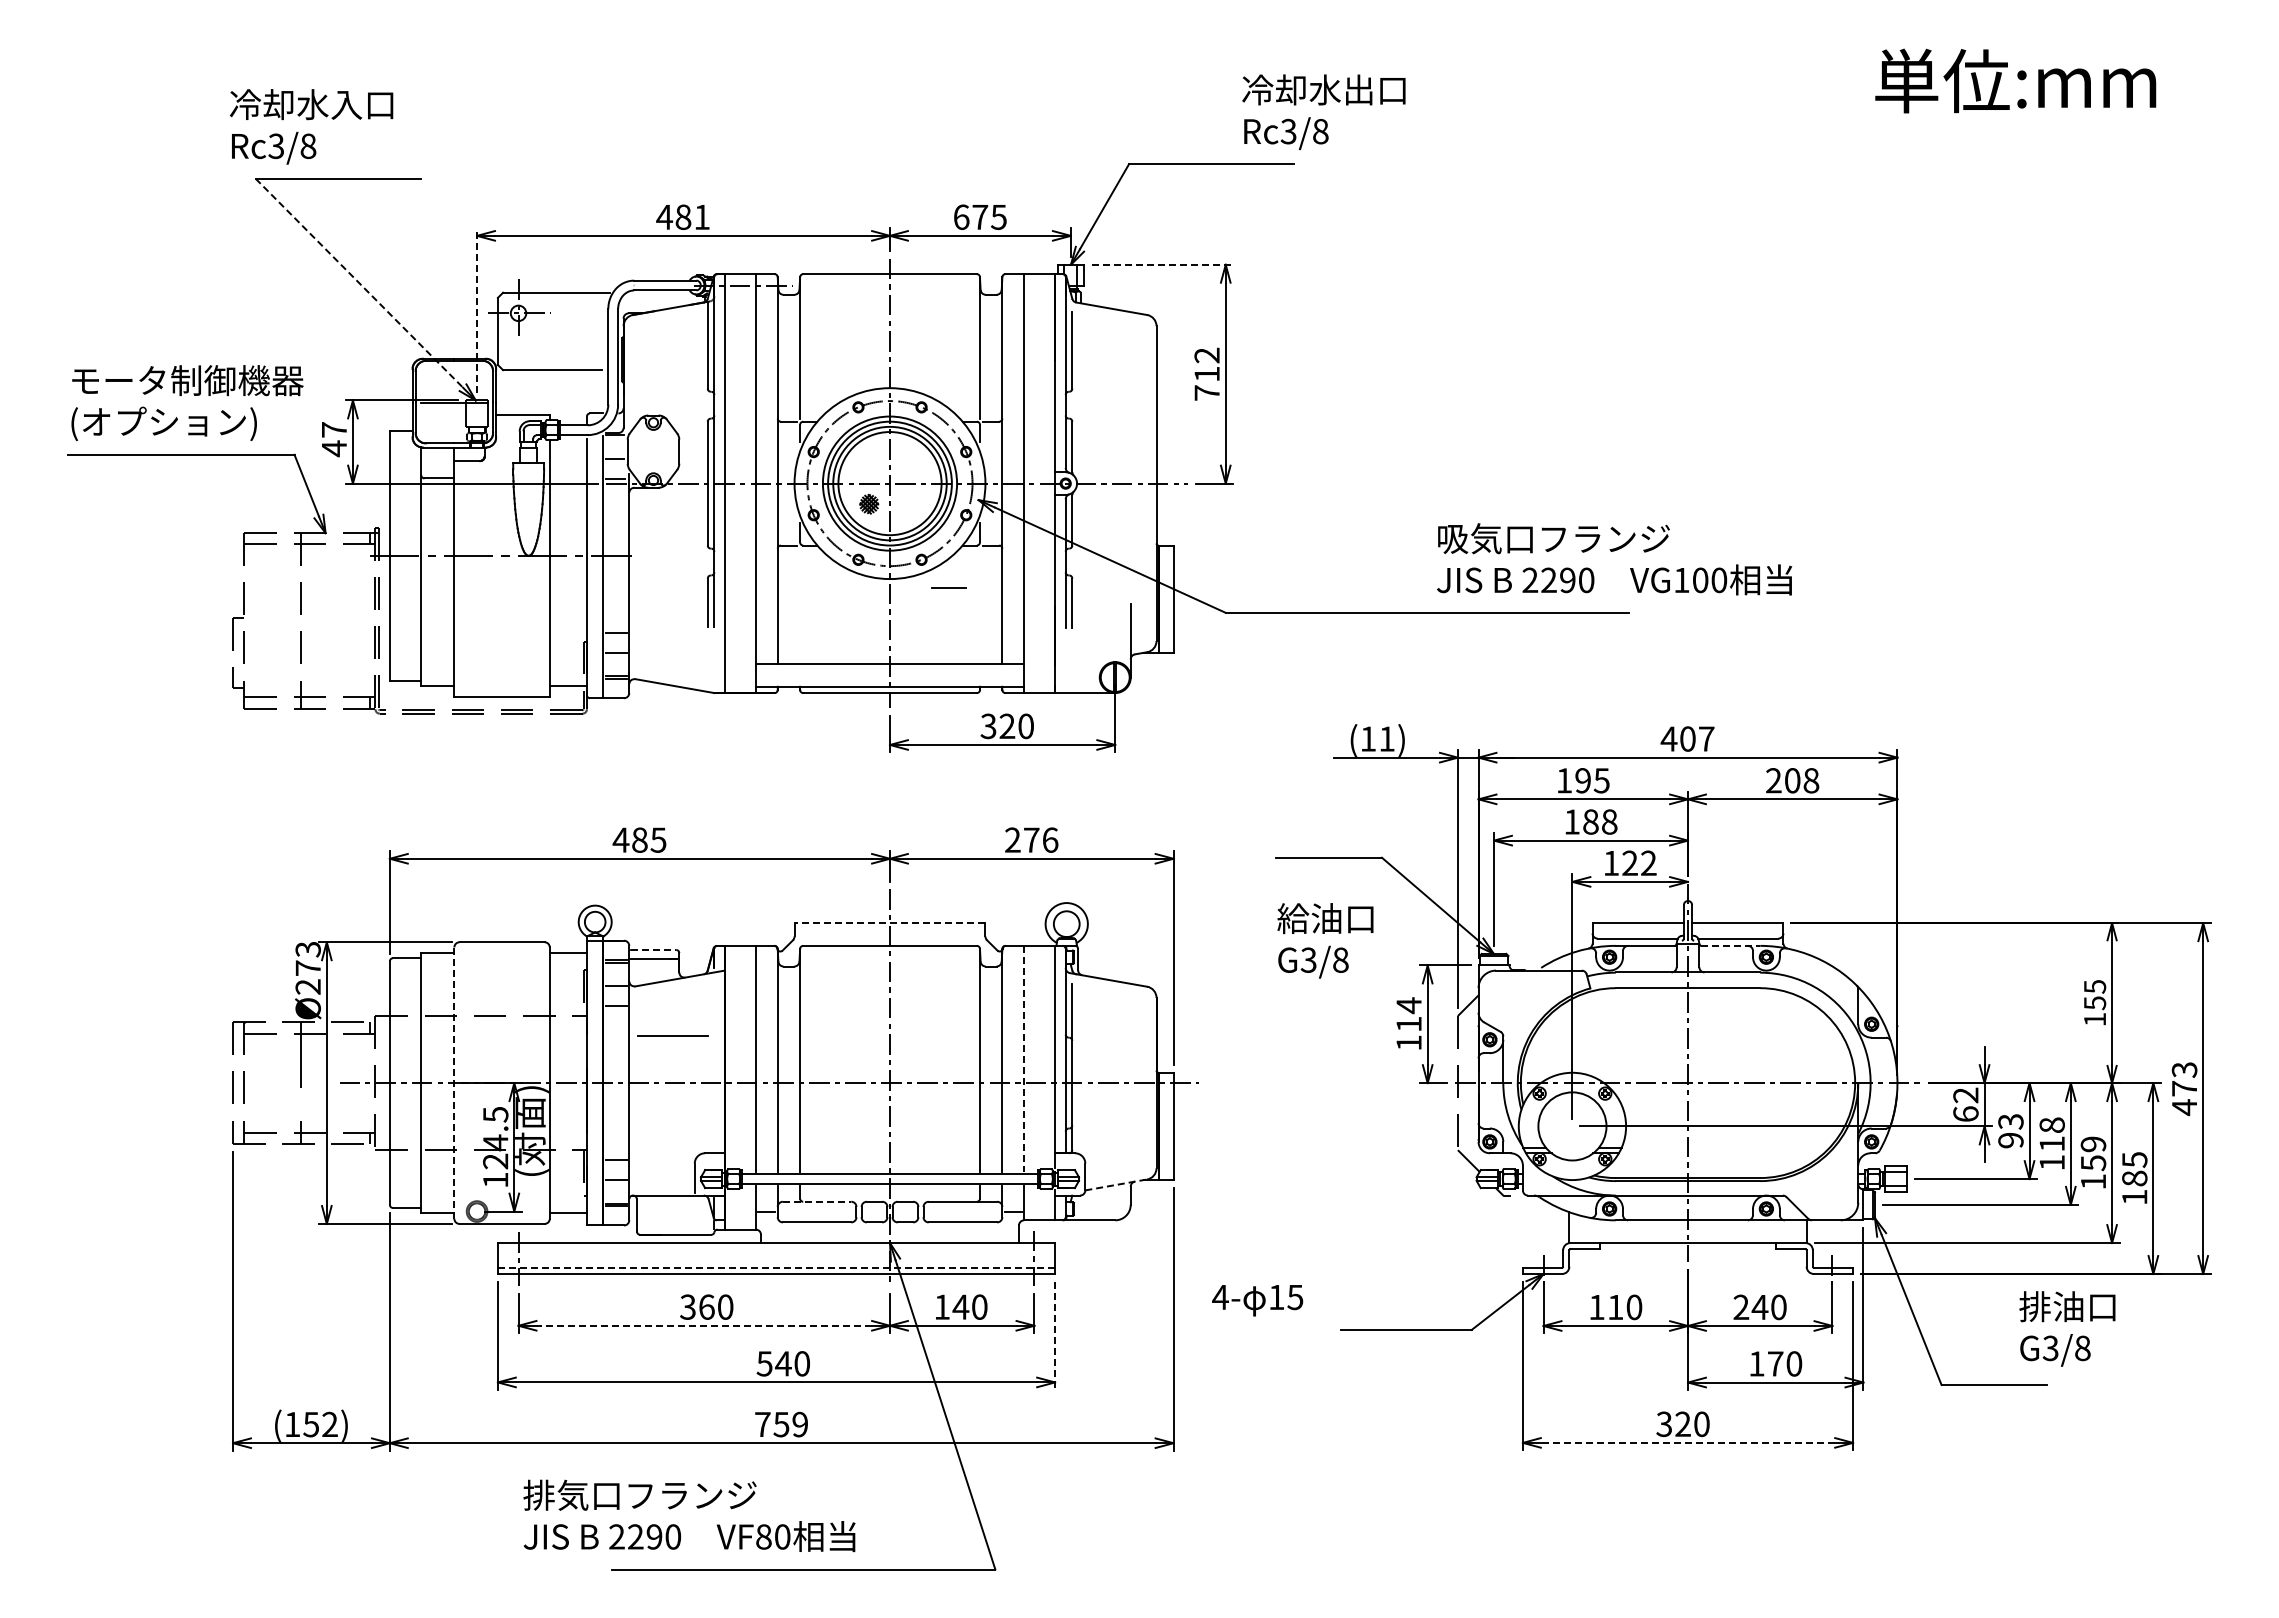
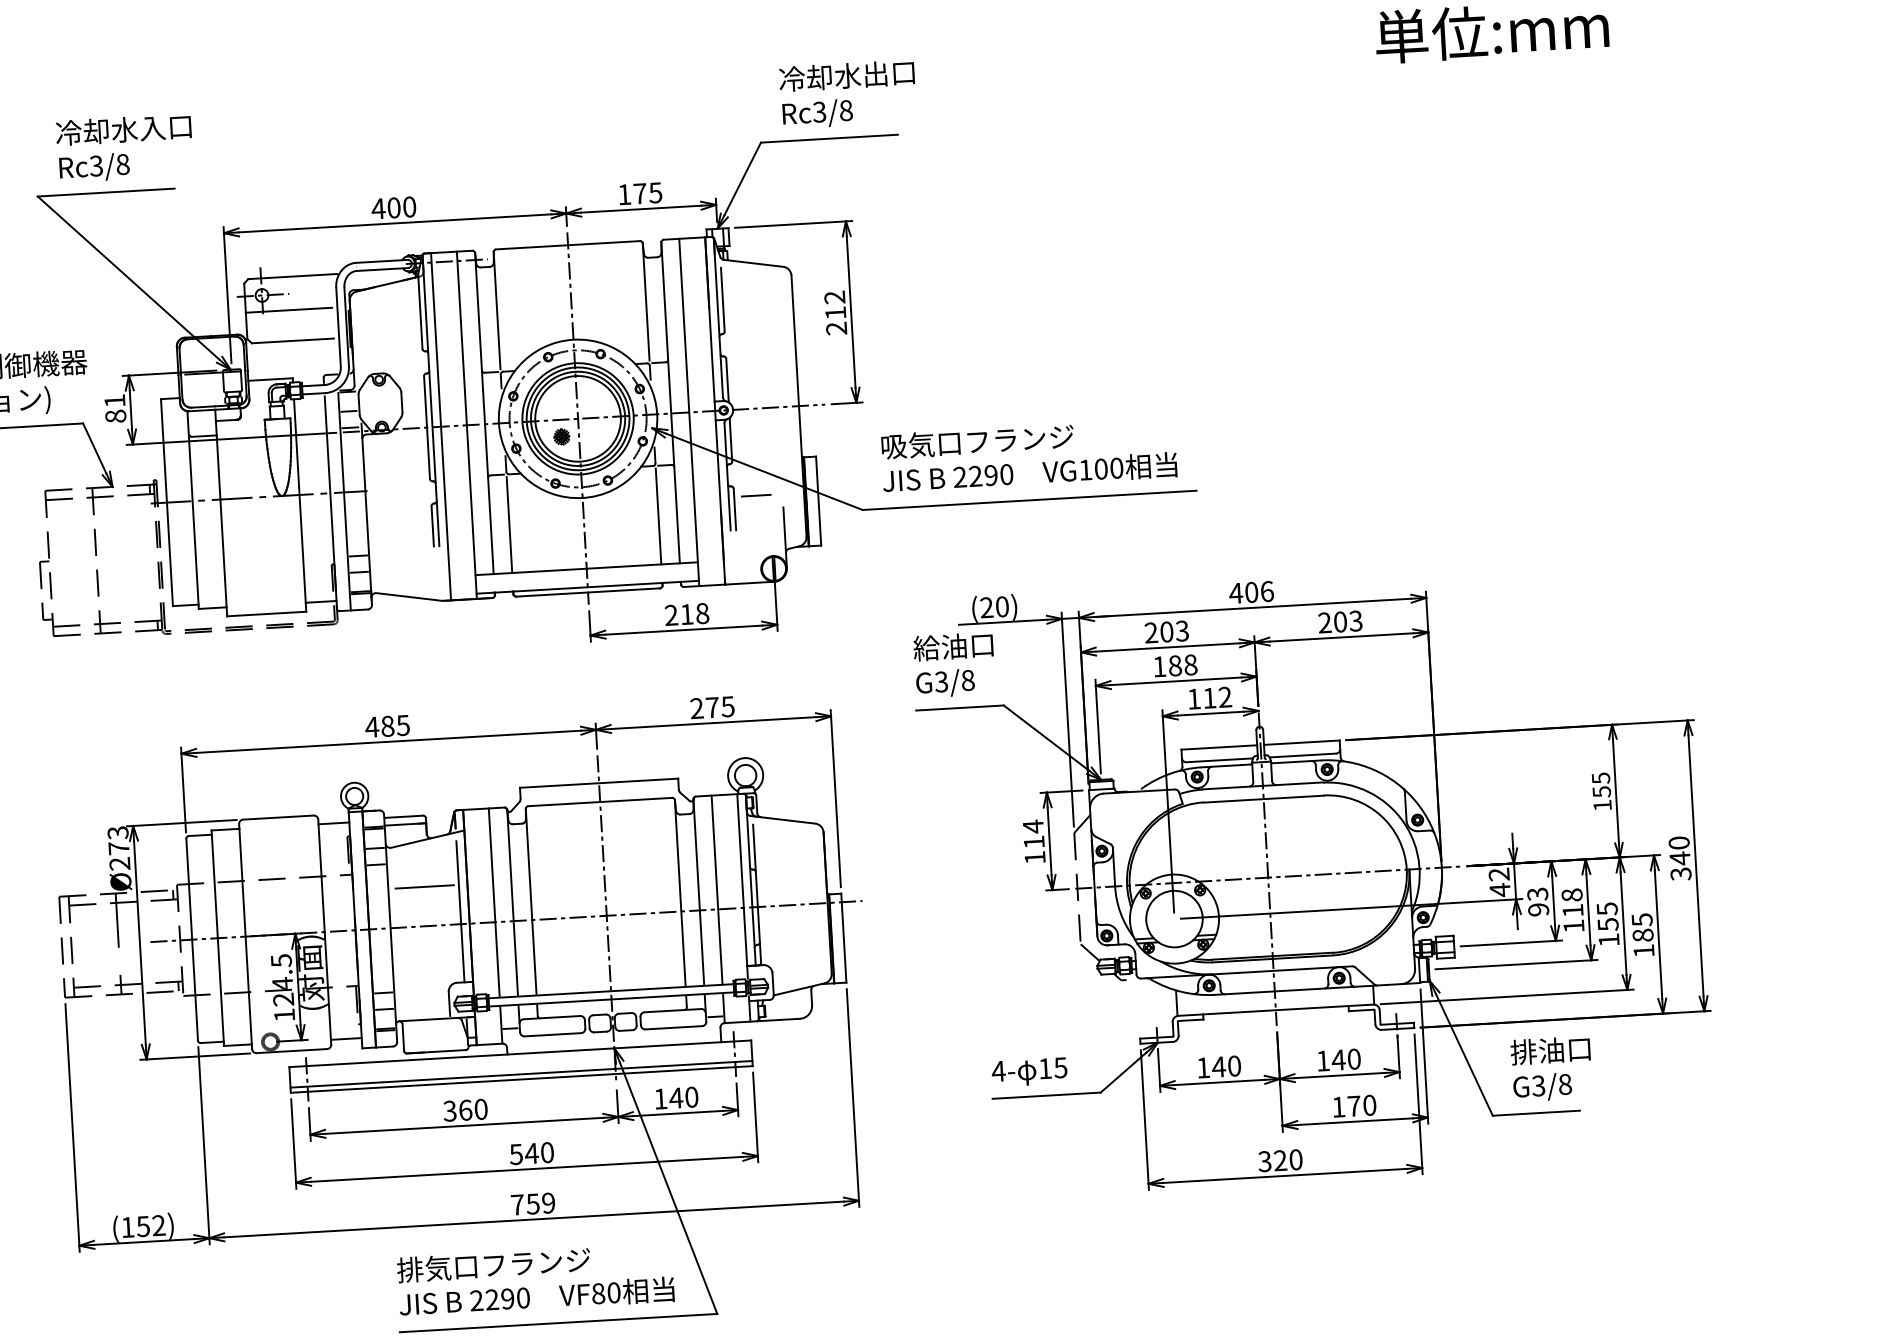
text: (1323, 111) -> (847, 93), moved
text: (311, 126) -> (124, 148), moved
text: (692, 217) -> (401, 207), 481 -> 400
text: (961, 217) -> (624, 194), 675 -> 175
line: (1162, 264) -> (793, 224), dashed -> solid
line: (359, 283) -> (128, 278), dashed -> solid
line: (477, 310) -> (227, 295), dashed -> solid
line: (549, 332) -> (288, 309), added
text: (1206, 392) -> (836, 328), 712 -> 212
text: (334, 439) -> (115, 408), 47 -> 81
text: (1614, 559) -> (1028, 455), moved
line: (948, 587) -> (755, 495), moved
line: (800, 606) -> (509, 525), added
line: (979, 606) -> (658, 516), added
text: (1006, 726) -> (686, 614), 320 -> 218
text: (1377, 738) -> (994, 606), (11) -> (20)
text: (1706, 738) -> (1267, 591), 407 -> 406
text: (1582, 780) -> (1166, 631), 195 -> 203
text: (1811, 780) -> (1356, 620), 208 -> 203
text: (1050, 839) -> (728, 706), 276 -> 275
text: (1629, 862) -> (1209, 697), 122 -> 112
line: (889, 923) -> (598, 783), dashed -> solid
text: (1325, 940) -> (954, 664), moved
line: (1731, 945) -> (1297, 761), dashed -> solid
line: (653, 950) -> (404, 817), dashed -> solid
line: (1024, 1059) -> (717, 889), dashed -> solid
line: (714, 1068) -> (460, 912), added
line: (454, 1083) -> (245, 936), dashed -> solid
text: (2184, 1089) -> (1680, 859), 473 -> 340
text: (1965, 1113) -> (1499, 889), 62 -> 42
text: (2093, 1144) -> (1607, 909), 159 -> 155
line: (1116, 1184) -> (799, 989), dashed -> solid
line: (817, 1201) -> (552, 1017), dashed -> solid
line: (776, 1267) -> (521, 1074), dashed -> solid
text: (1257, 1300) -> (1029, 1072), moved
text: (1741, 1306) -> (1323, 1060), 240 -> 140
text: (1615, 1307) -> (1218, 1067), 110 -> 140
line: (704, 1325) -> (464, 1125), dashed -> solid
text: (2067, 1328) -> (1551, 1068), moved
line: (1055, 1336) -> (756, 1117), dashed -> solid
line: (1687, 1442) -> (1284, 1175), dashed -> solid
text: (689, 1515) -> (535, 1279), moved

